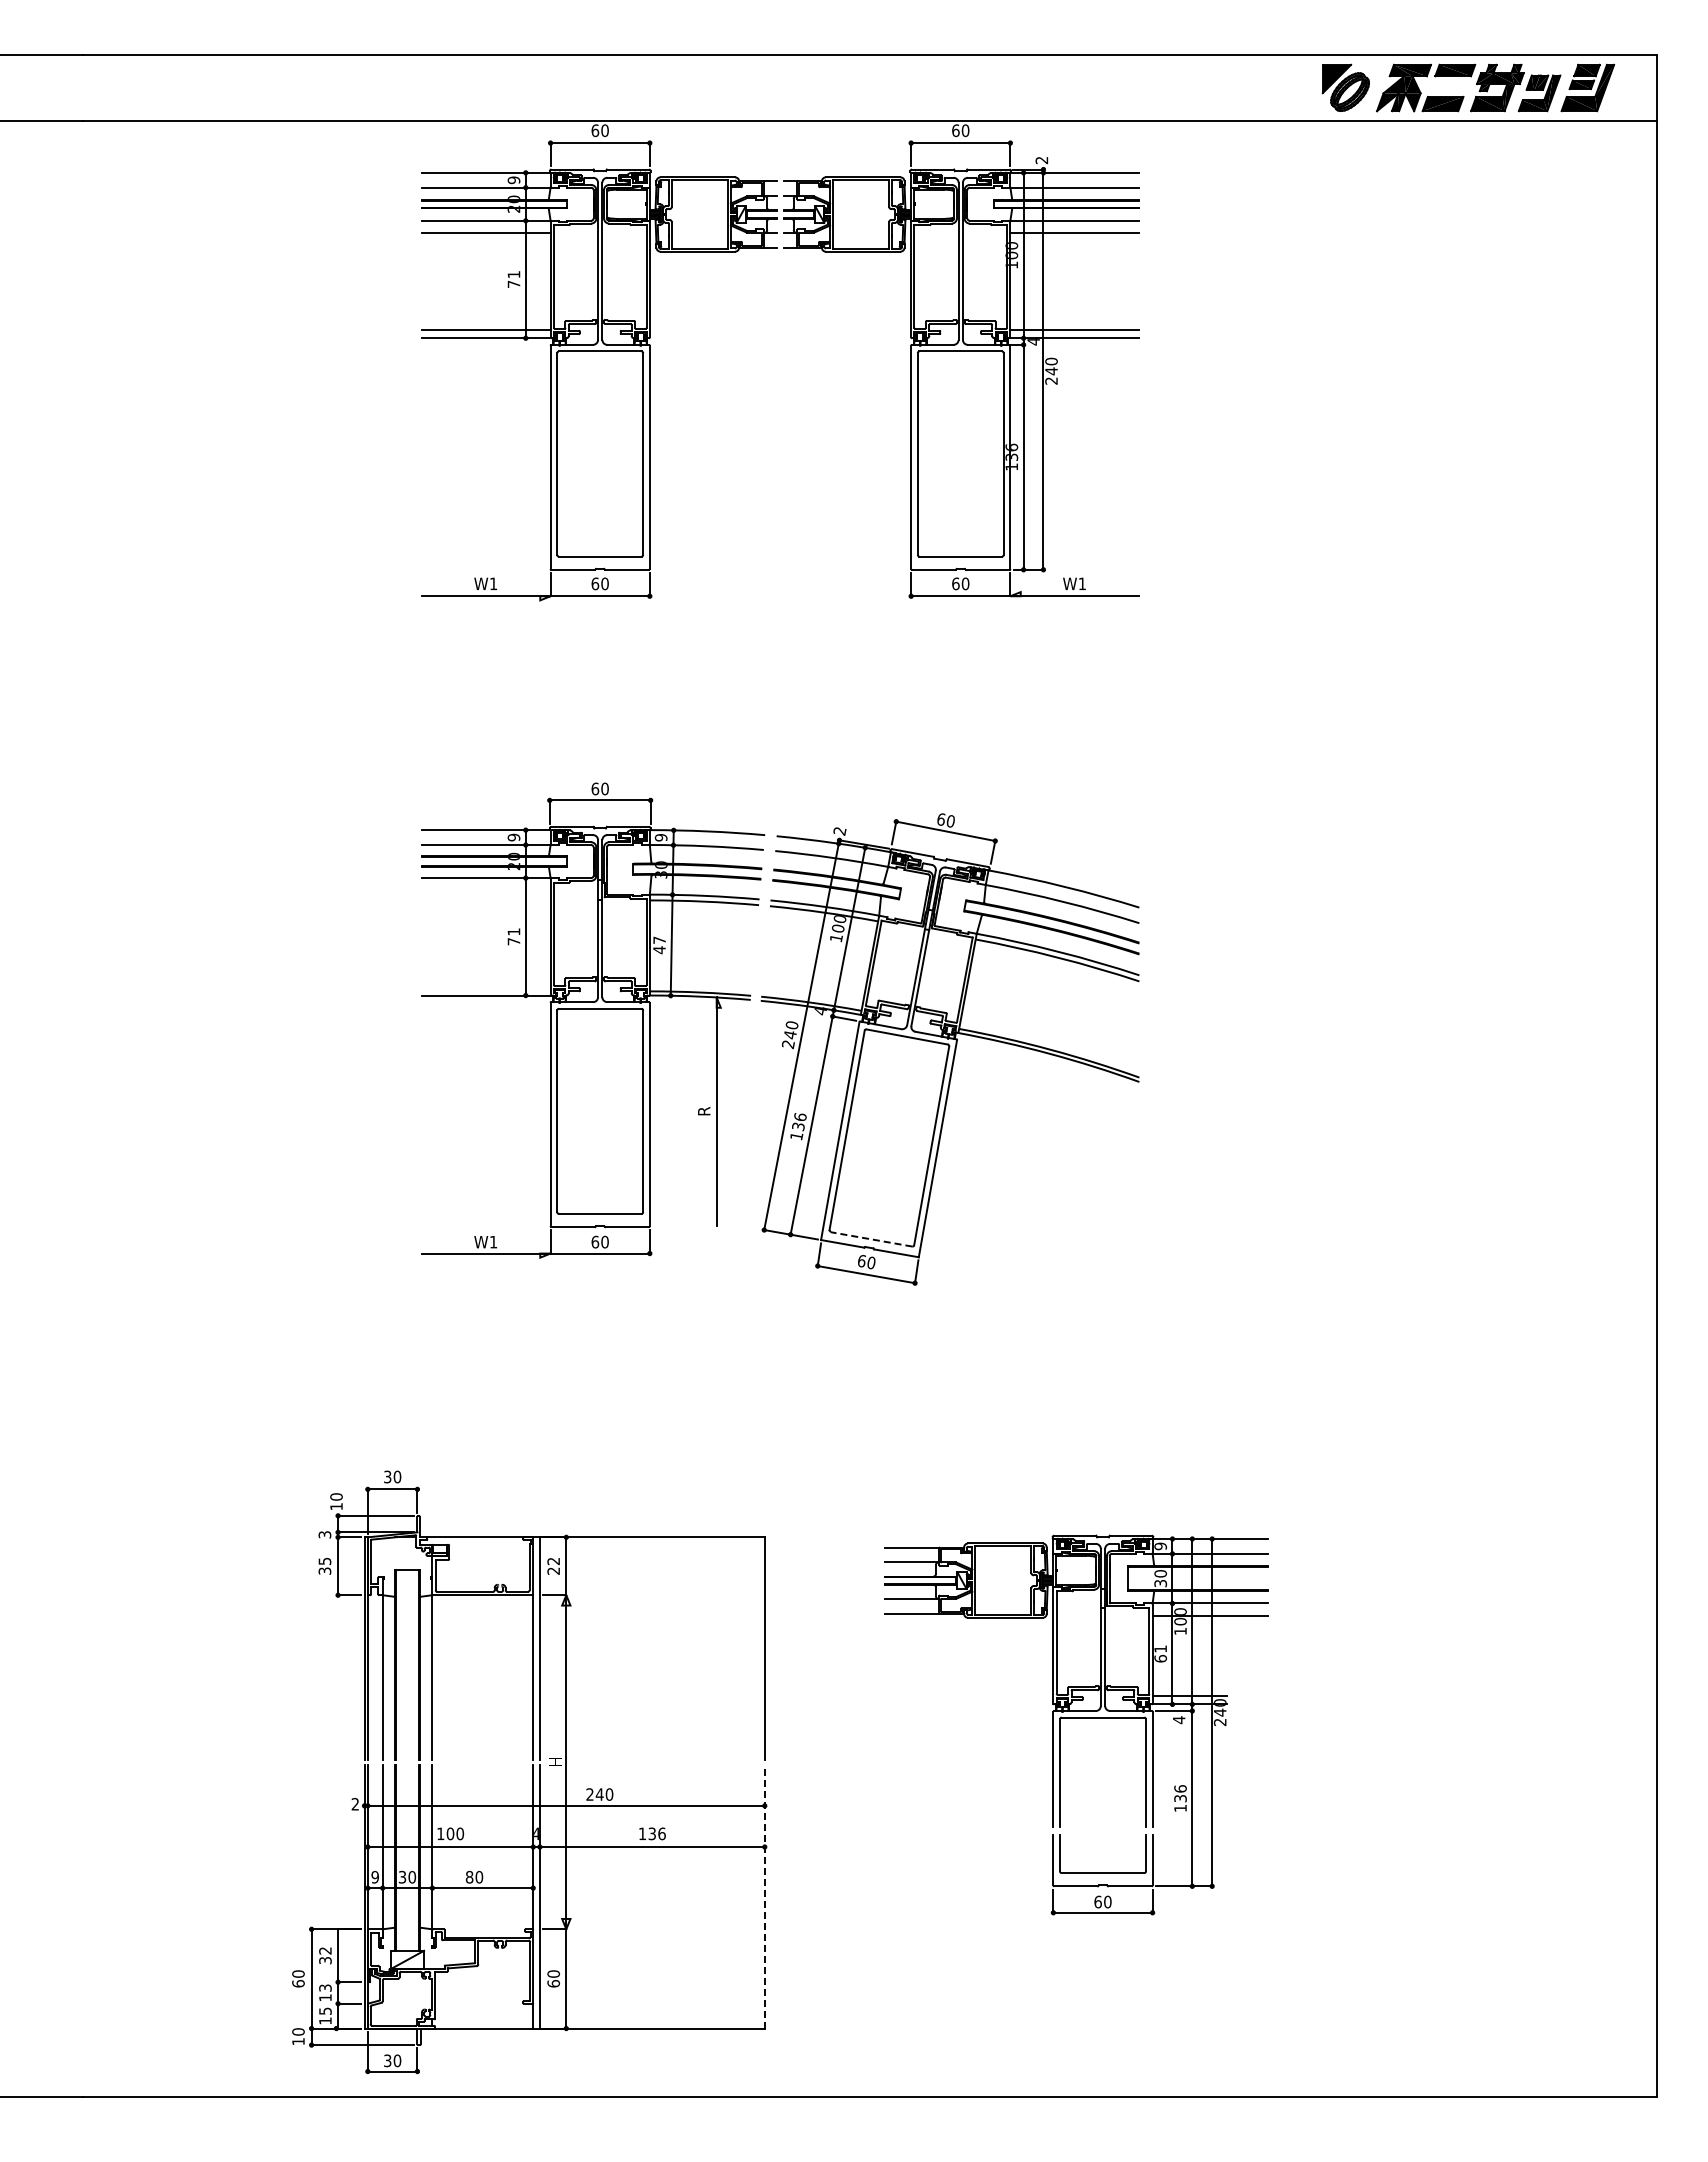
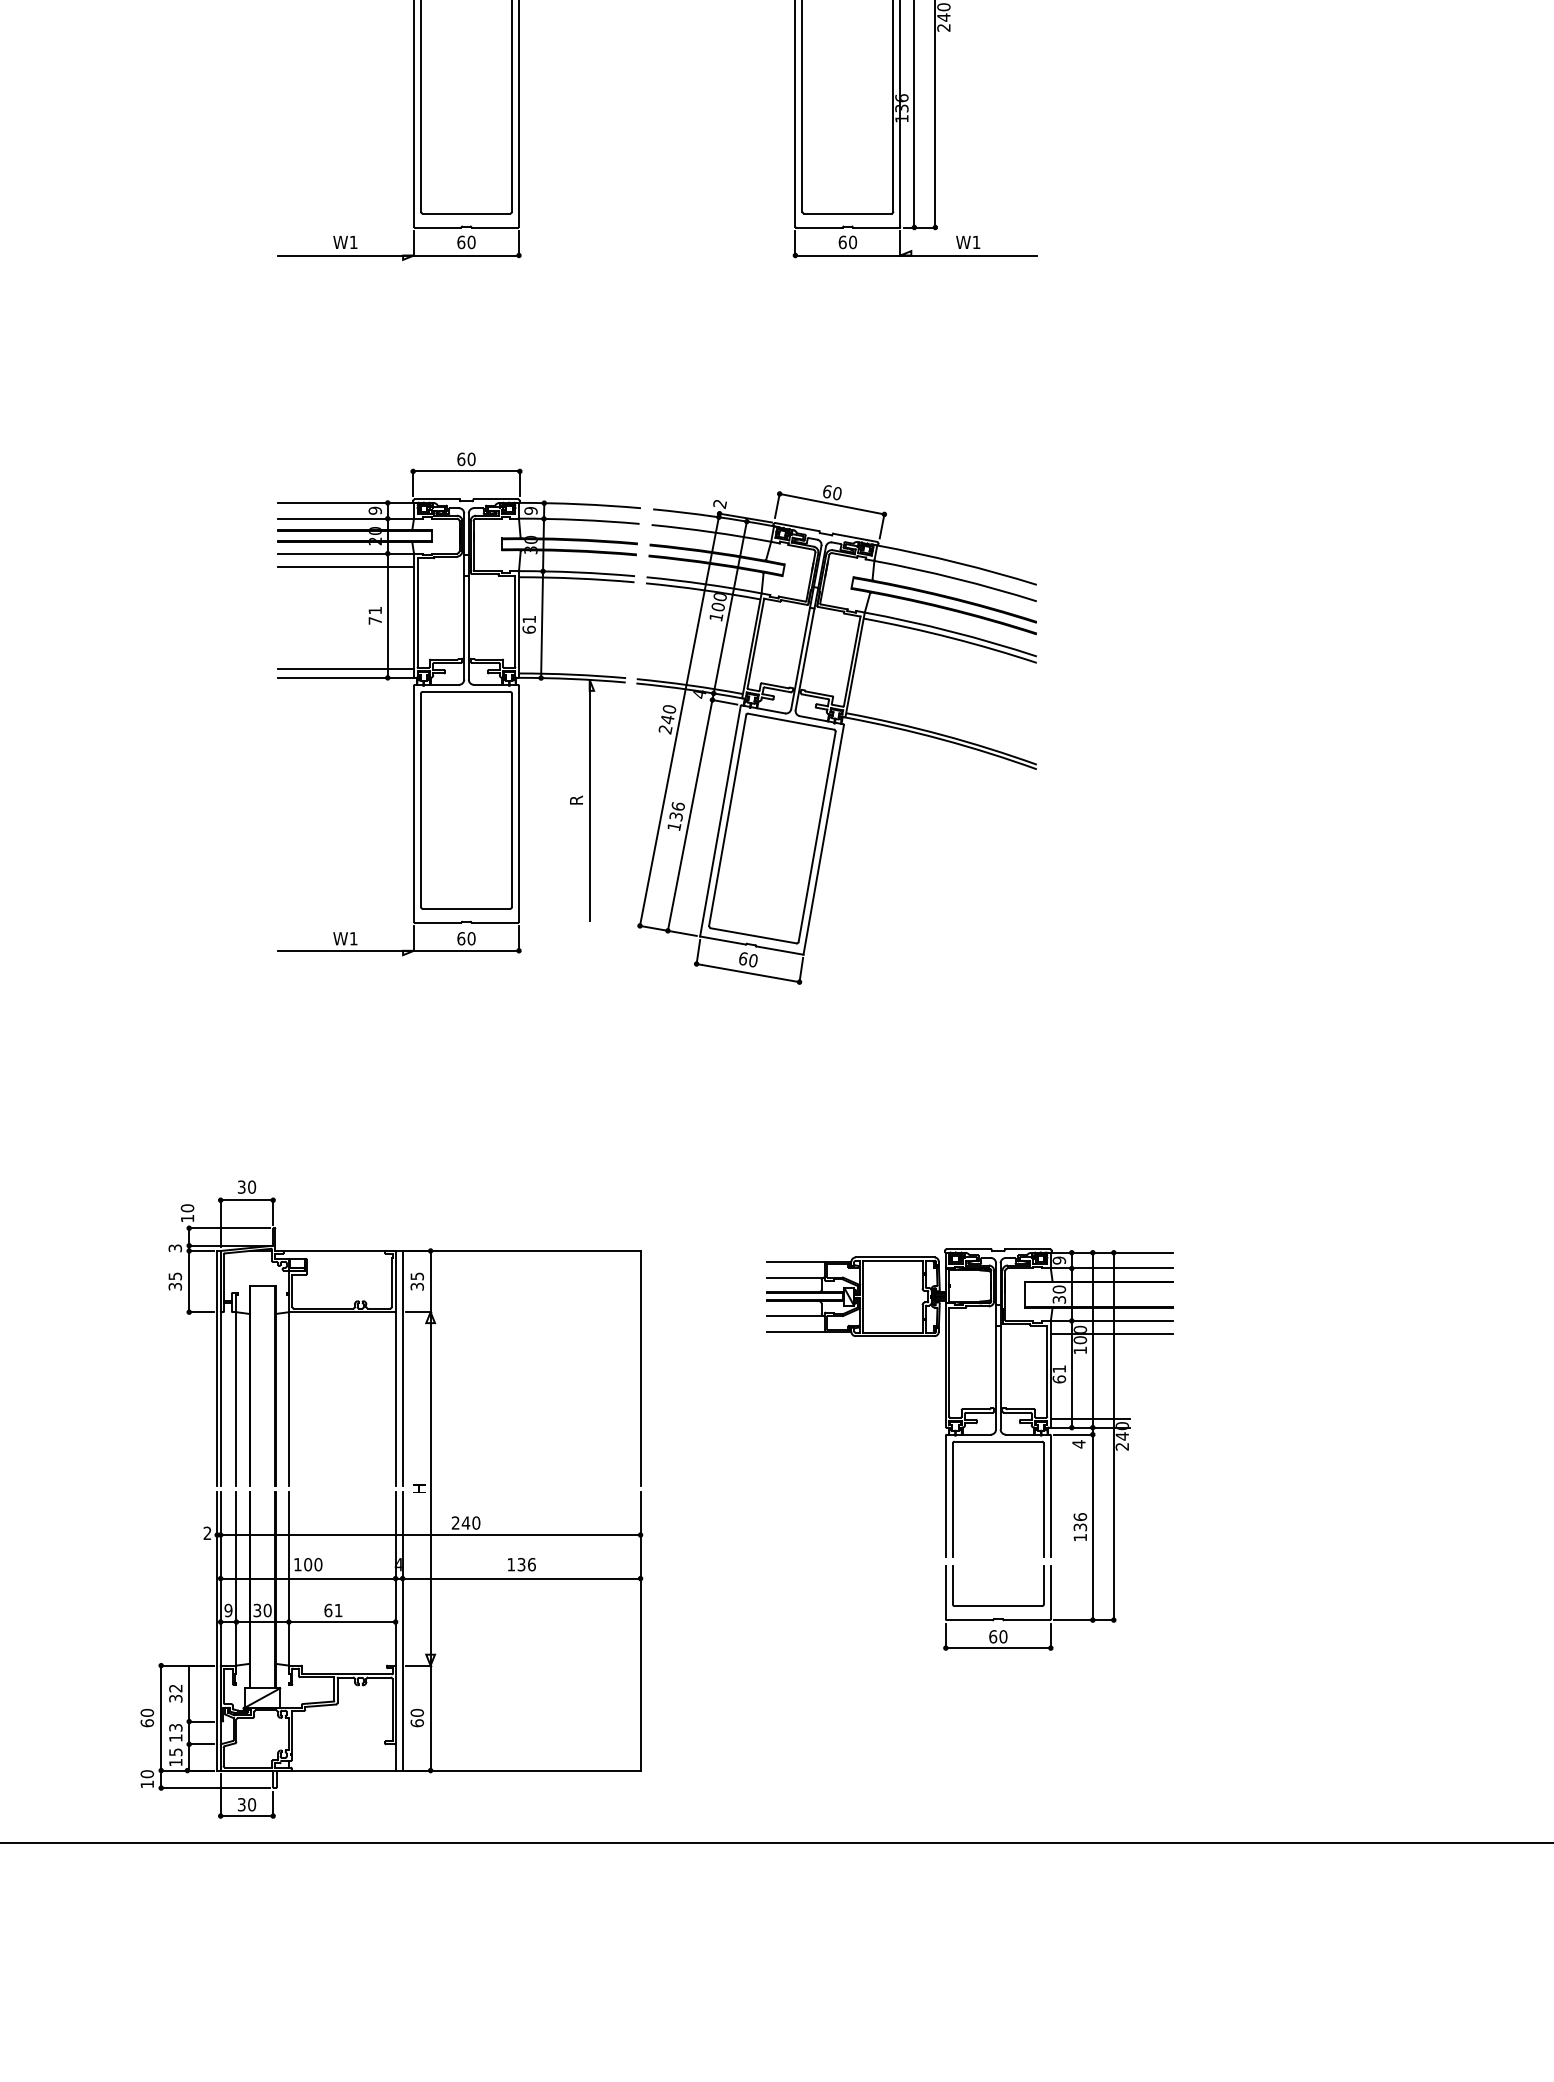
line: (485, 890) -> (345, 566), added
text: (659, 945) -> (529, 624), 47 -> 61
line: (485, 987) -> (345, 669), added
line: (871, 1239) -> (753, 935), dashed -> solid
text: (553, 1566) -> (417, 1281), 22 -> 35
text: (474, 1876) -> (333, 1609), 80 -> 61
line: (764, 1896) -> (640, 1630), dashed -> solid

